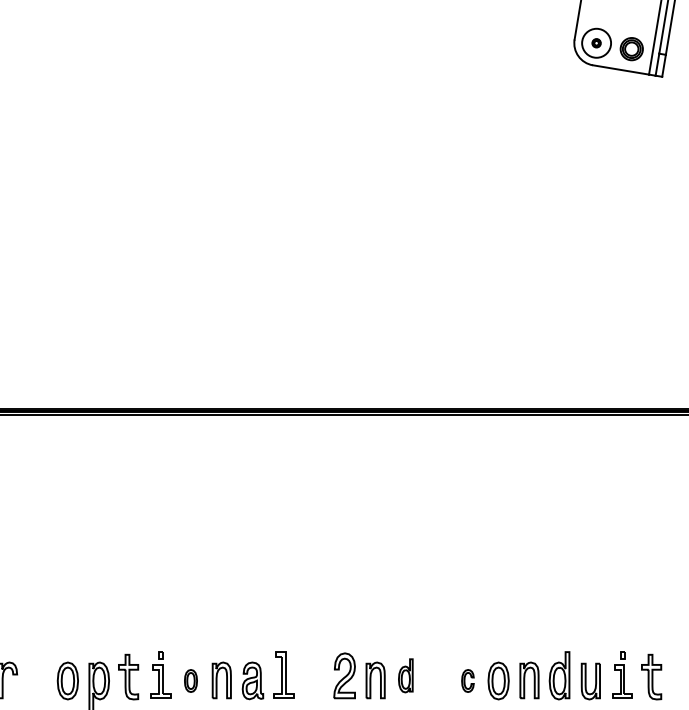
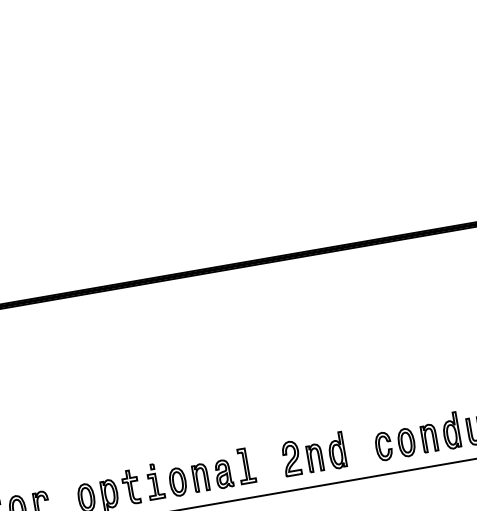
part: (405, 675) -> (336, 450), size x1.43
part: (190, 680) -> (177, 481), size x1.67
part: (467, 680) -> (383, 446), size x1.67

